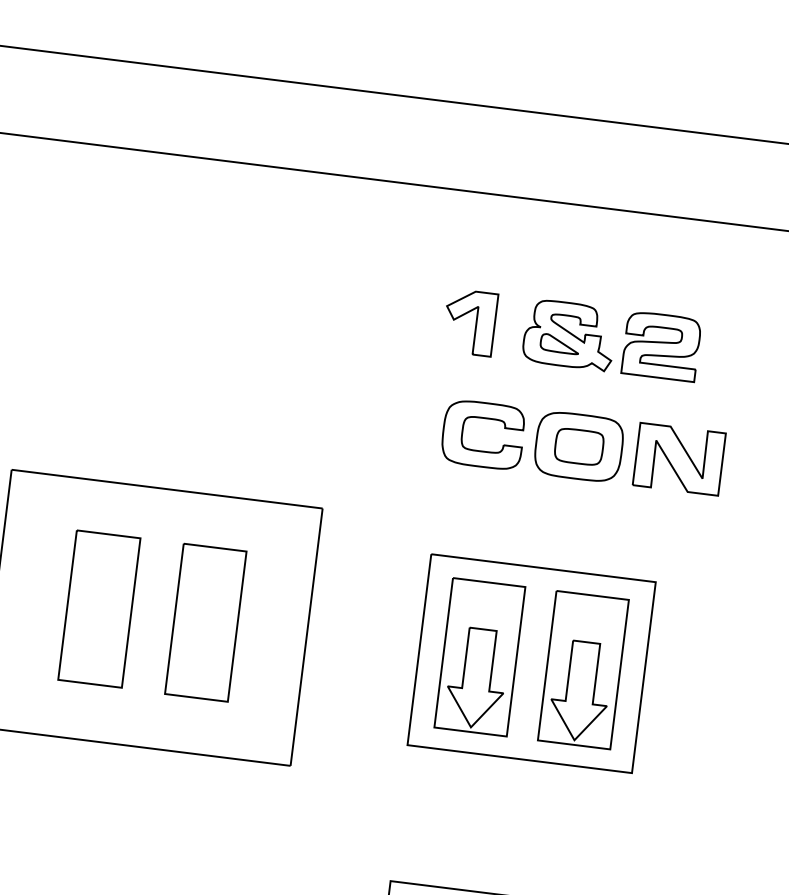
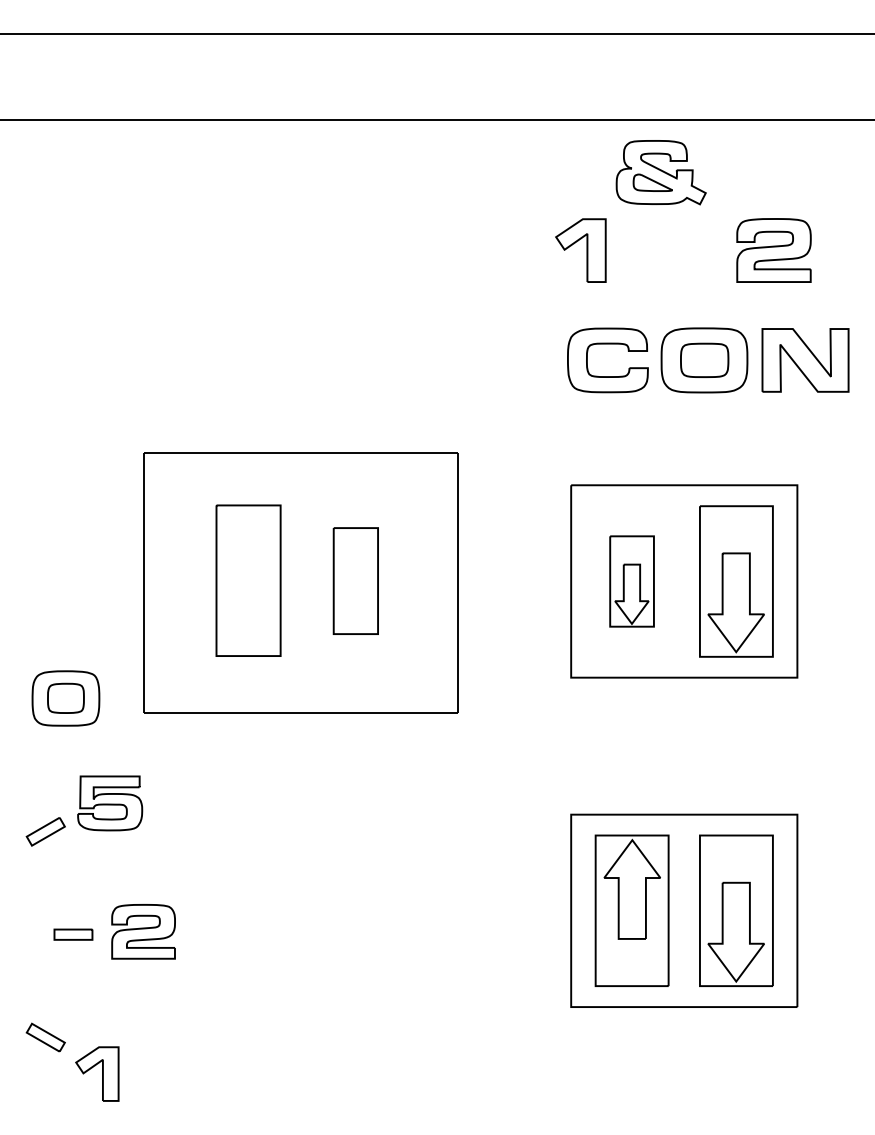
part: (568, 334) -> (660, 172), moved
part: (205, 622) -> (355, 580), size x0.7
part: (479, 657) -> (631, 581), size x0.6

